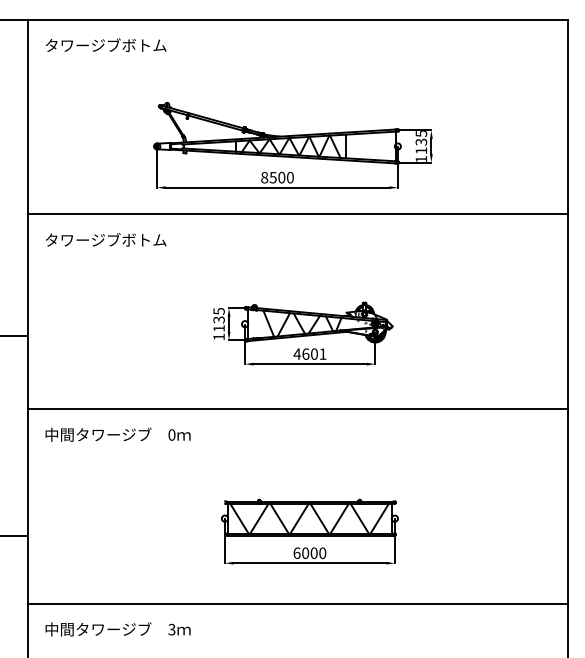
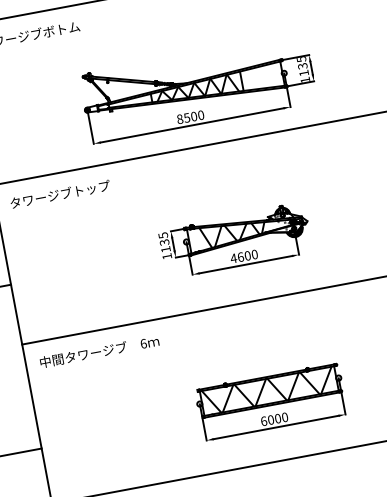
text: (144, 239) -> (91, 188), タワージブボトム -> タワージブトップ
text: (322, 353) -> (254, 254), 4601 -> 4600
text: (171, 434) -> (143, 343), 0 -> 6

